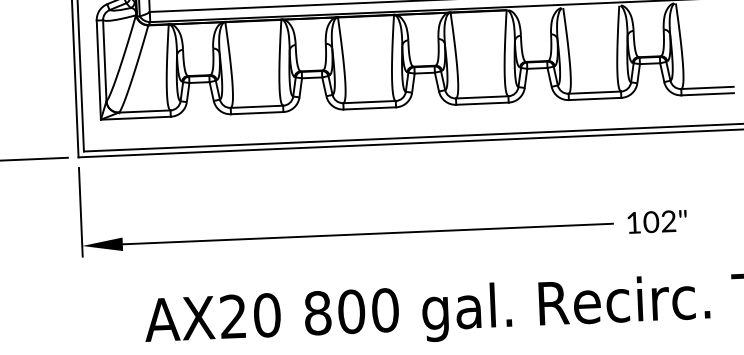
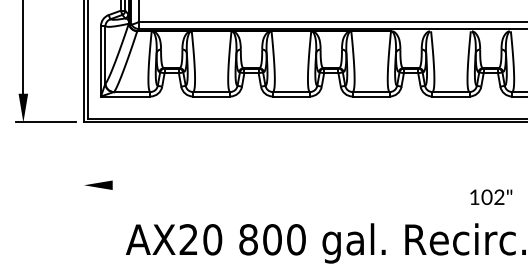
line: (80, 212) -> (83, 161), removed
text: (657, 220) -> (491, 196), moved
line: (366, 234) -> (285, 185), removed

